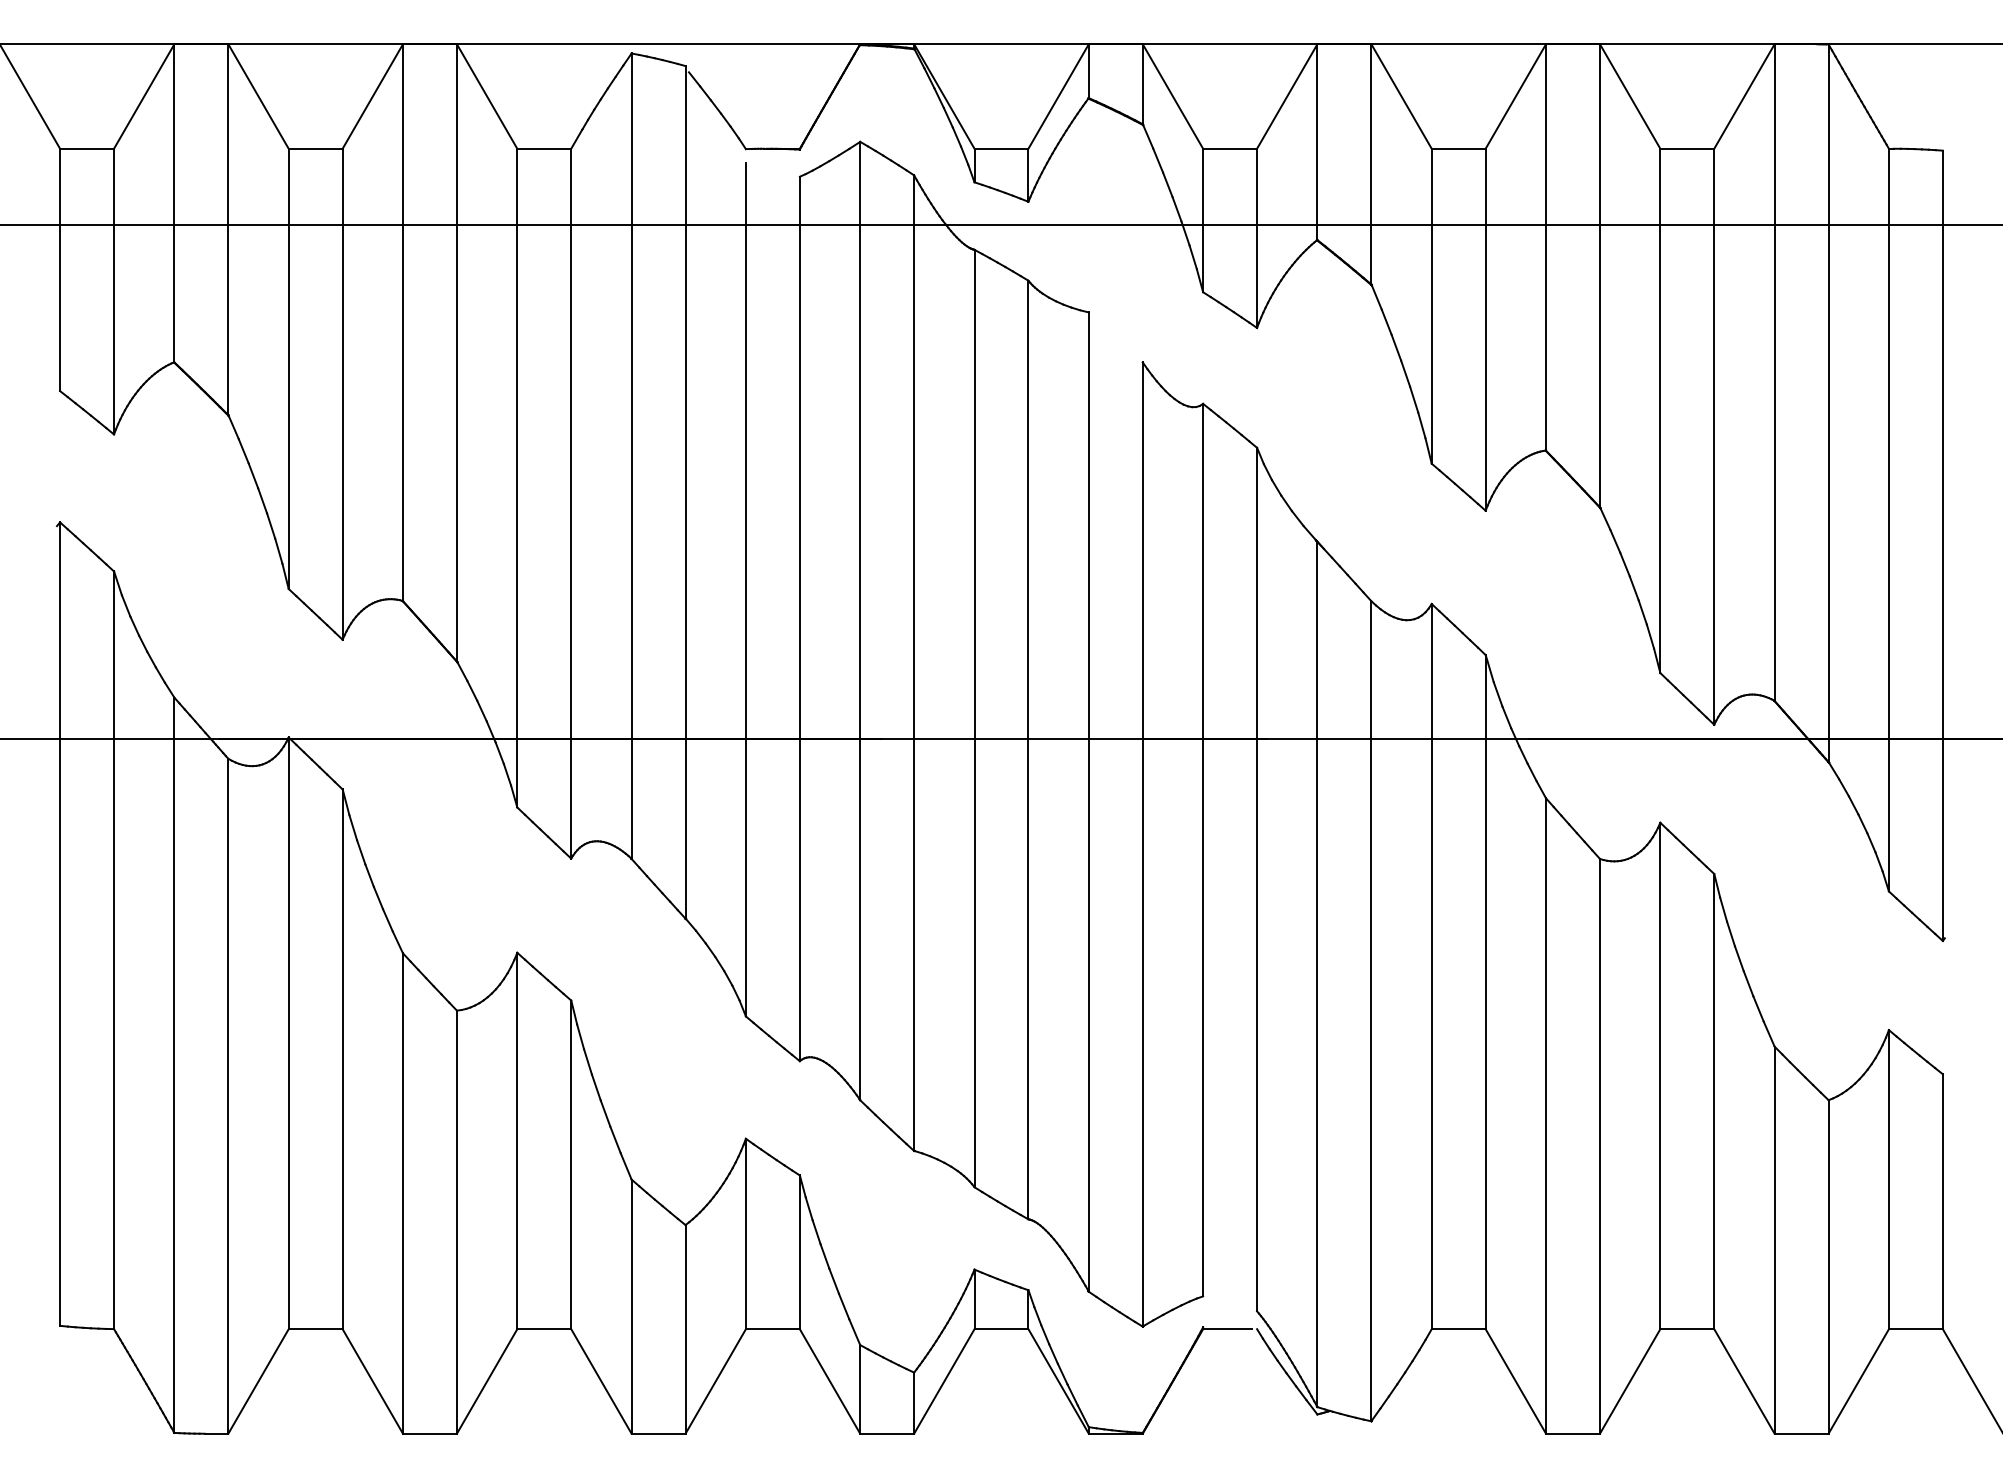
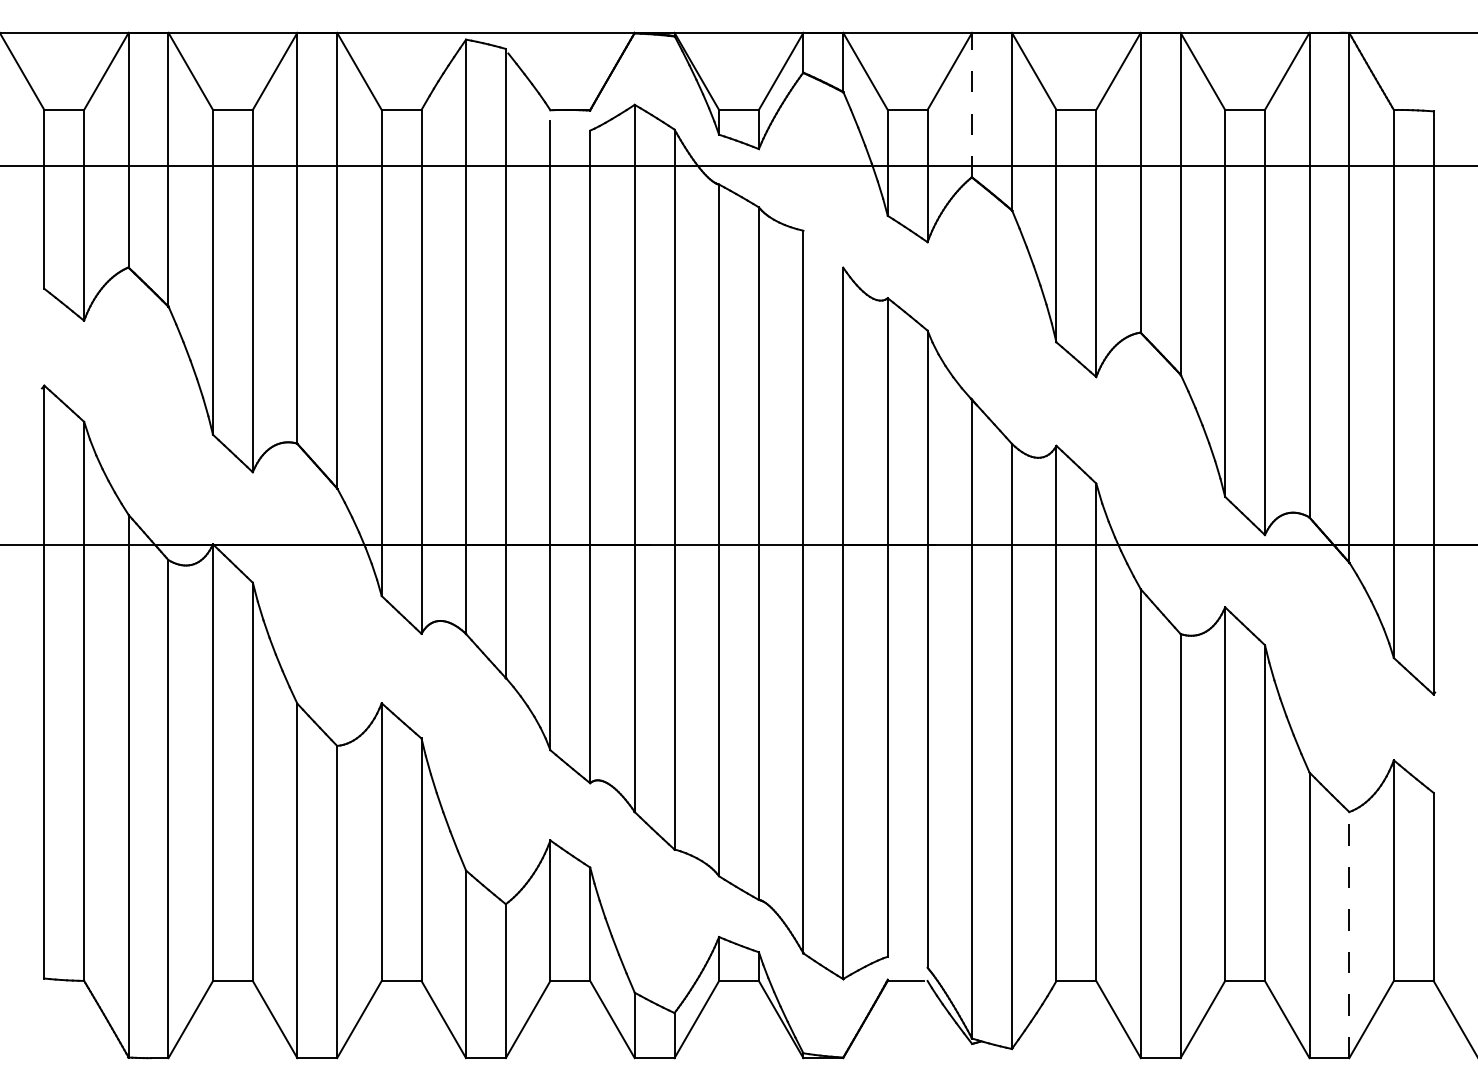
line: (1317, 142) -> (972, 105), solid -> dashed
line: (1828, 1266) -> (1349, 934), solid -> dashed

